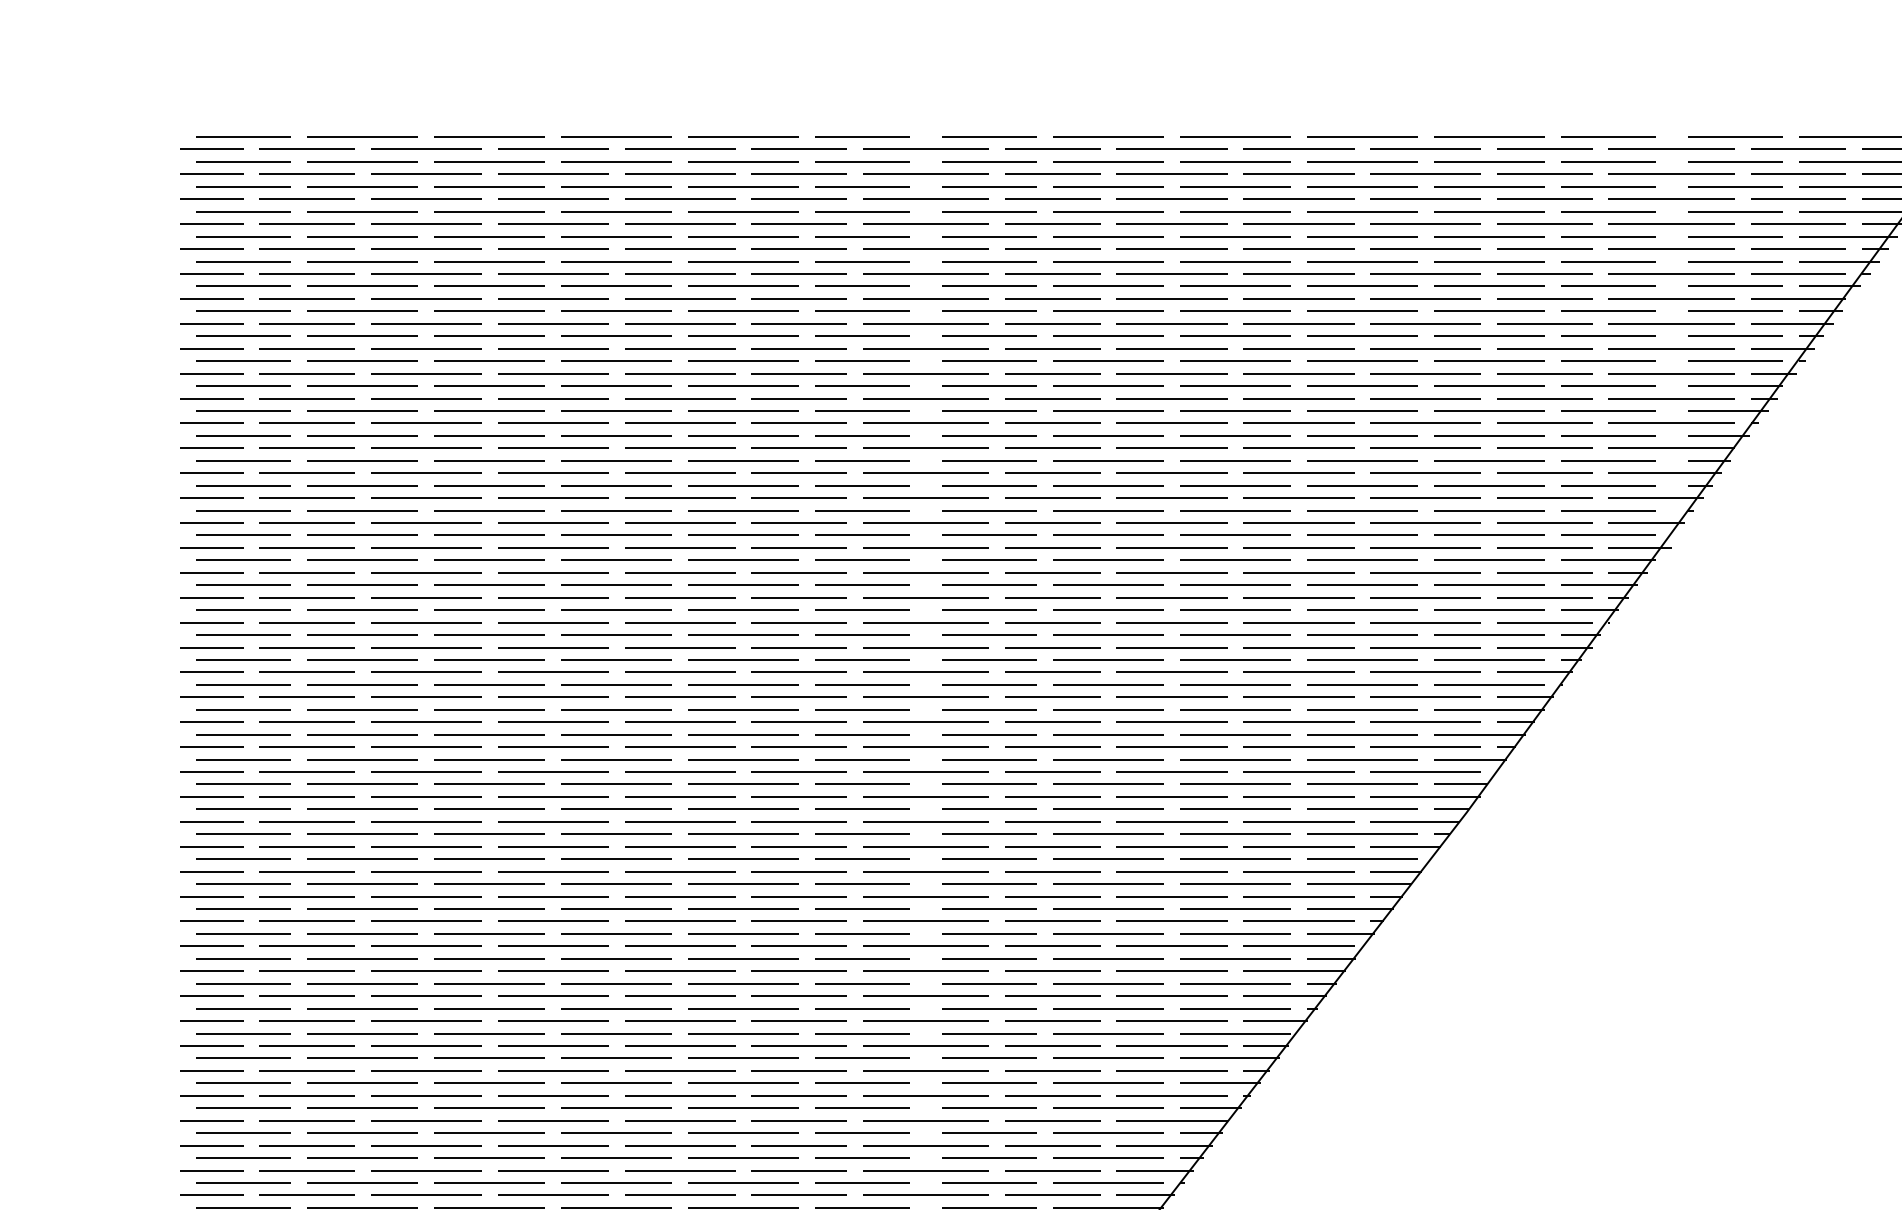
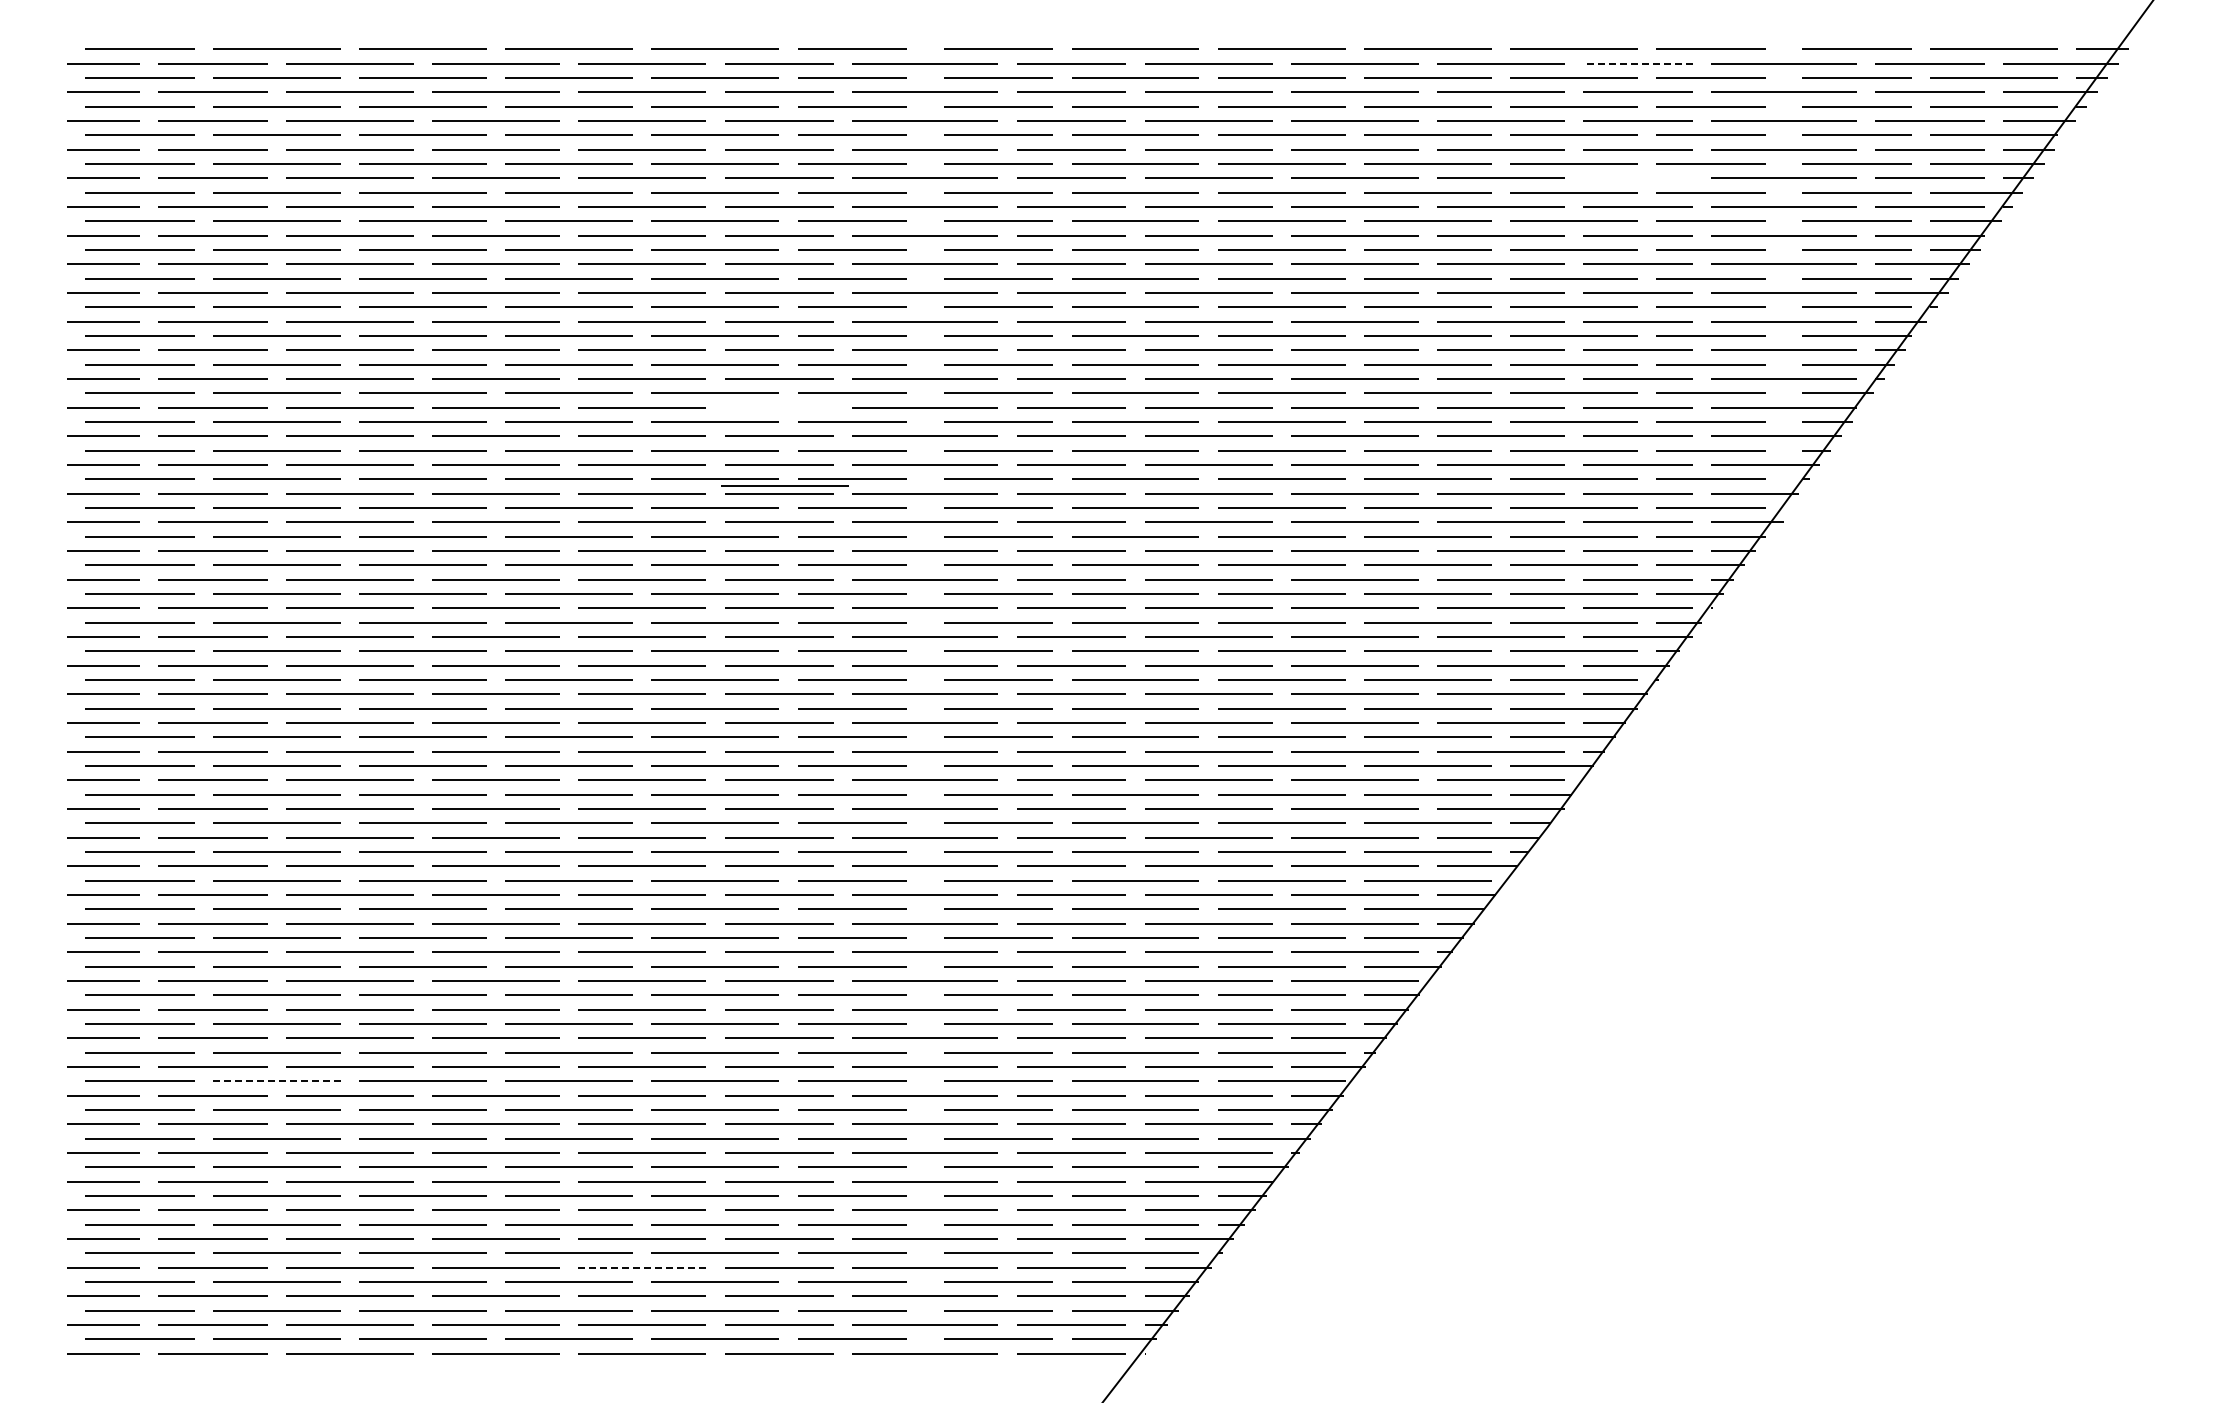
line: (1544, 149) -> (1637, 63), solid -> dashed
line: (1544, 248) -> (1637, 177), removed
line: (799, 448) -> (779, 407), removed
line: (803, 515) -> (784, 485), added
line: (363, 1033) -> (277, 1081), solid -> dashed
line: (680, 1195) -> (642, 1267), solid -> dashed

